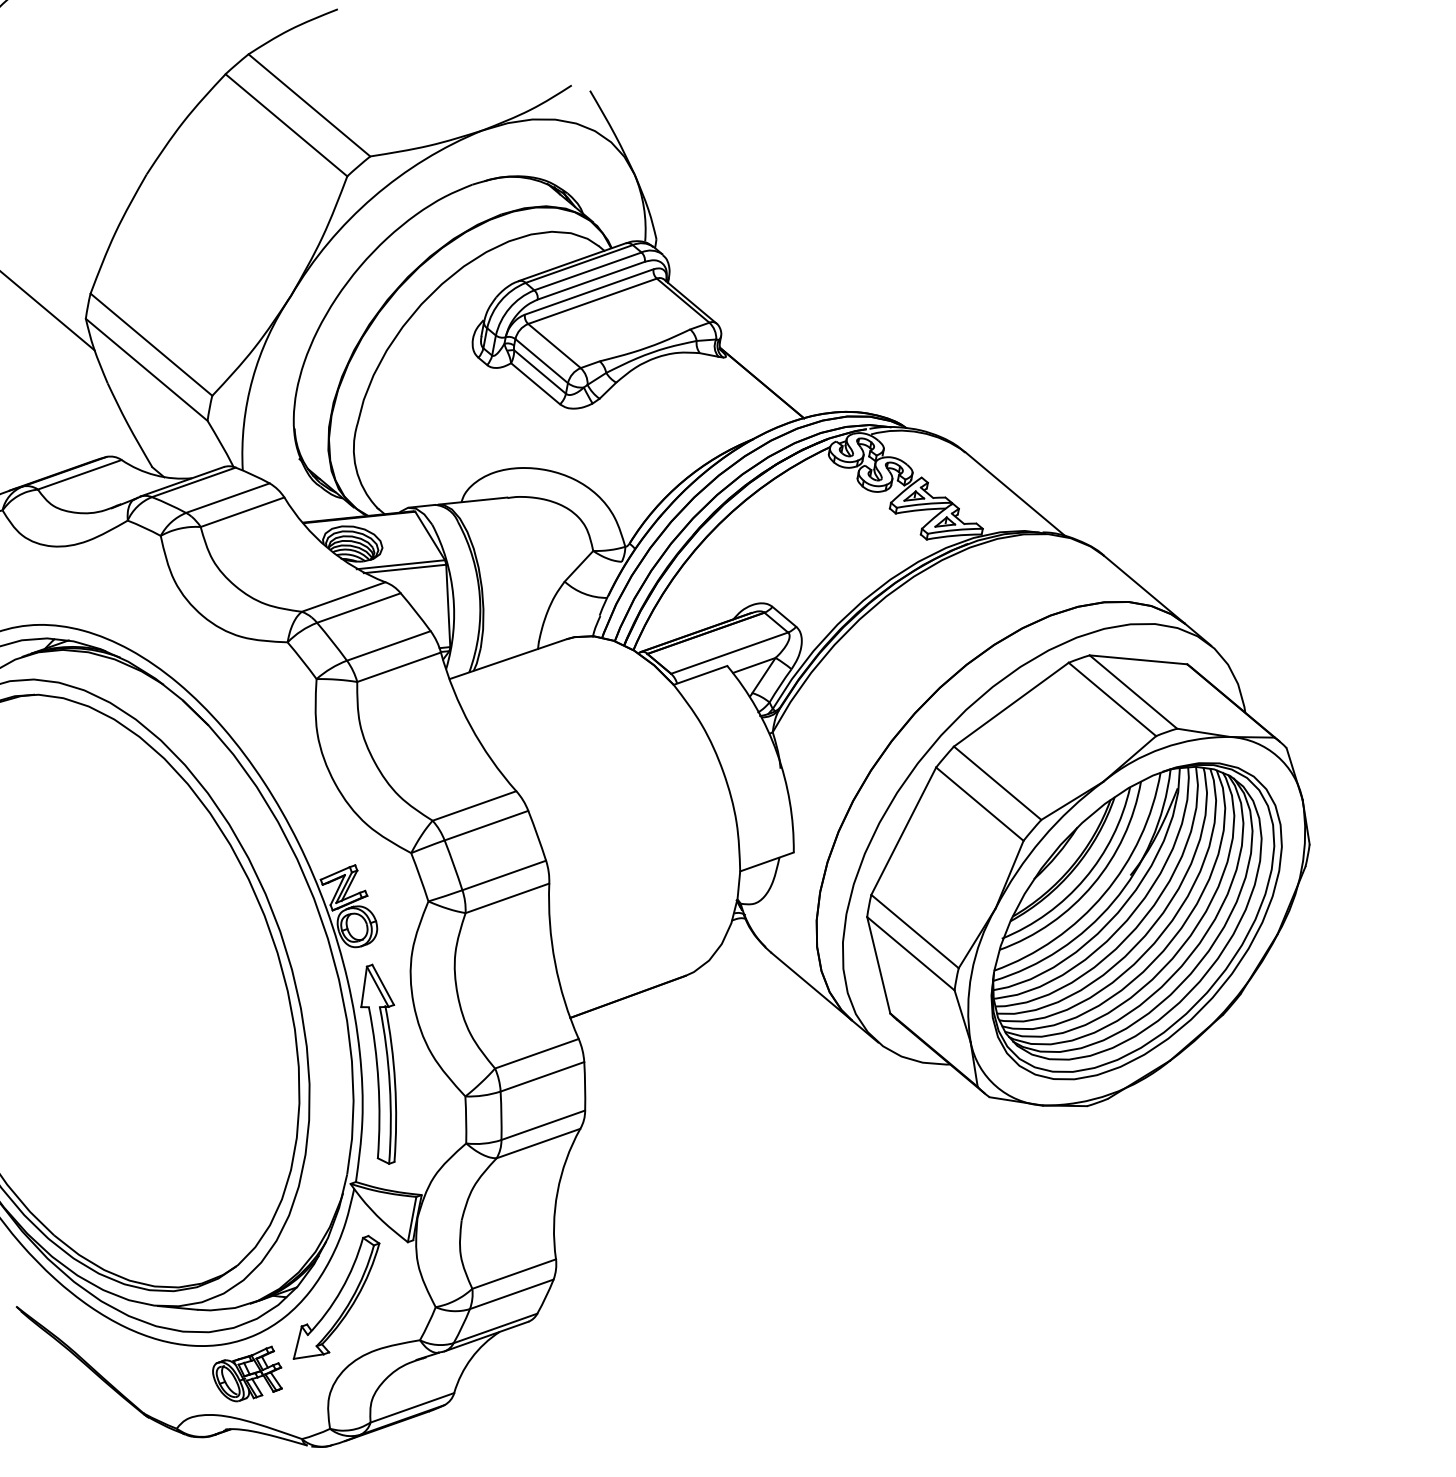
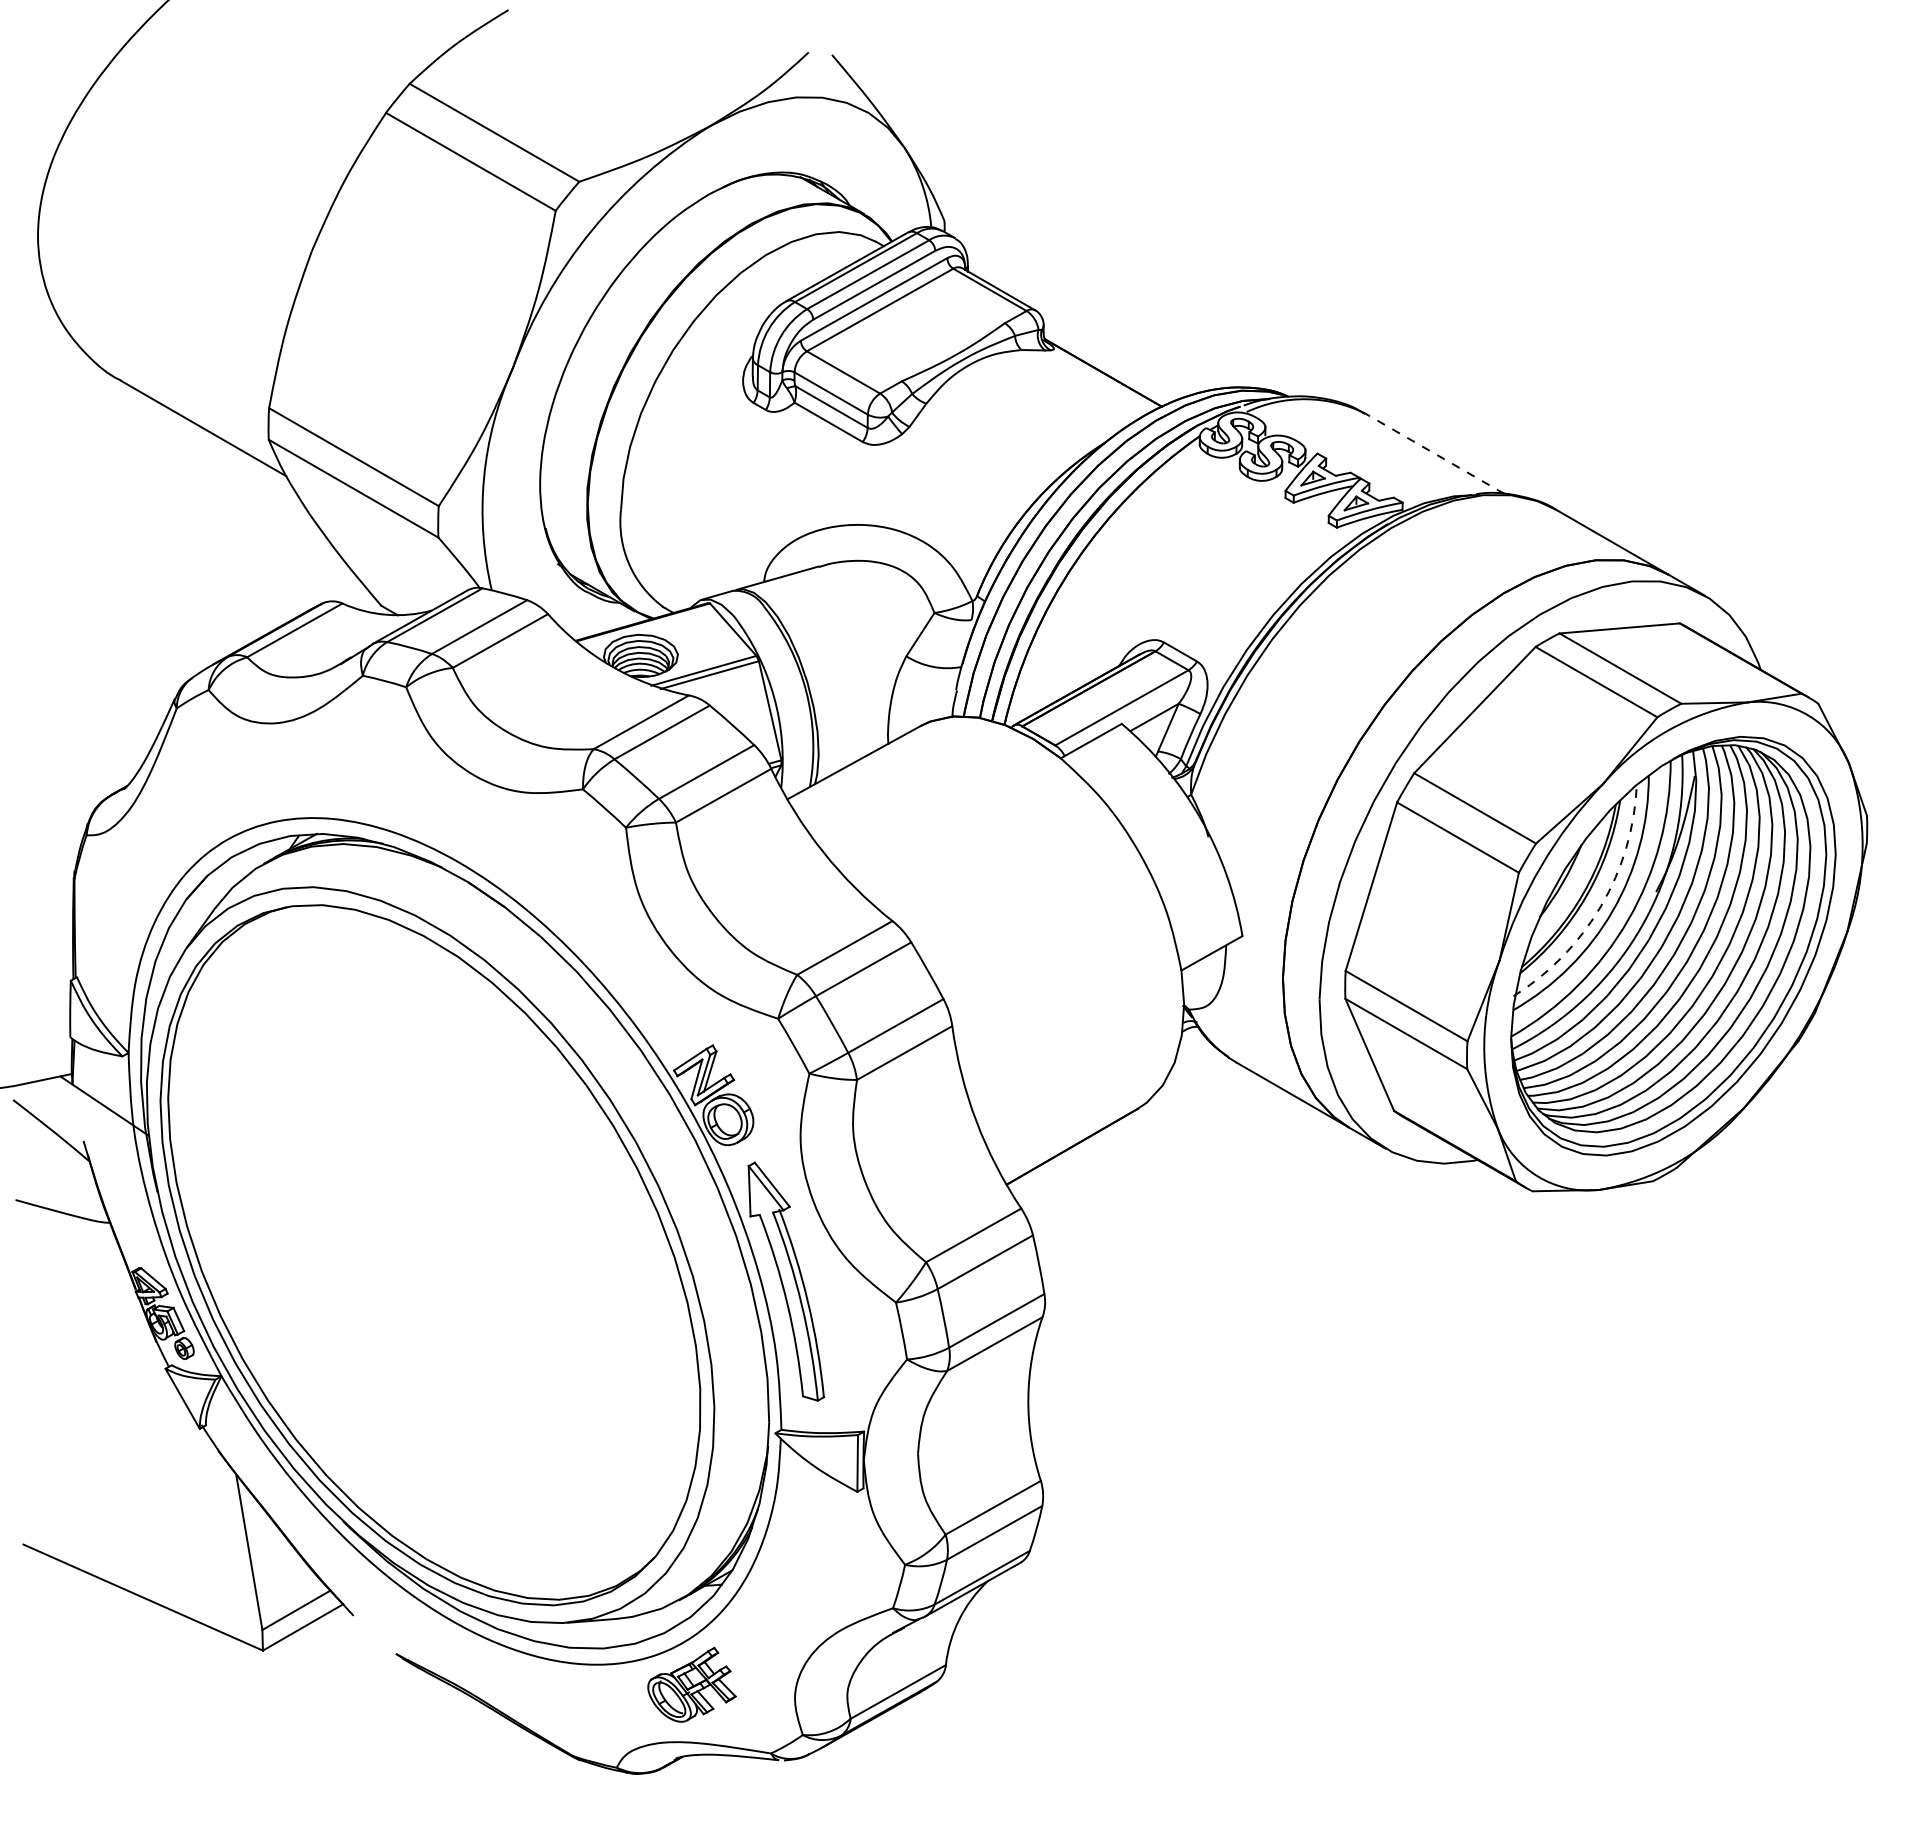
line: (1015, 494) -> (1434, 453), solid -> dashed
arc: (1084, 878) -> (1601, 905), solid -> dashed
part: (337, 1297) -> (783, 1574), removed

